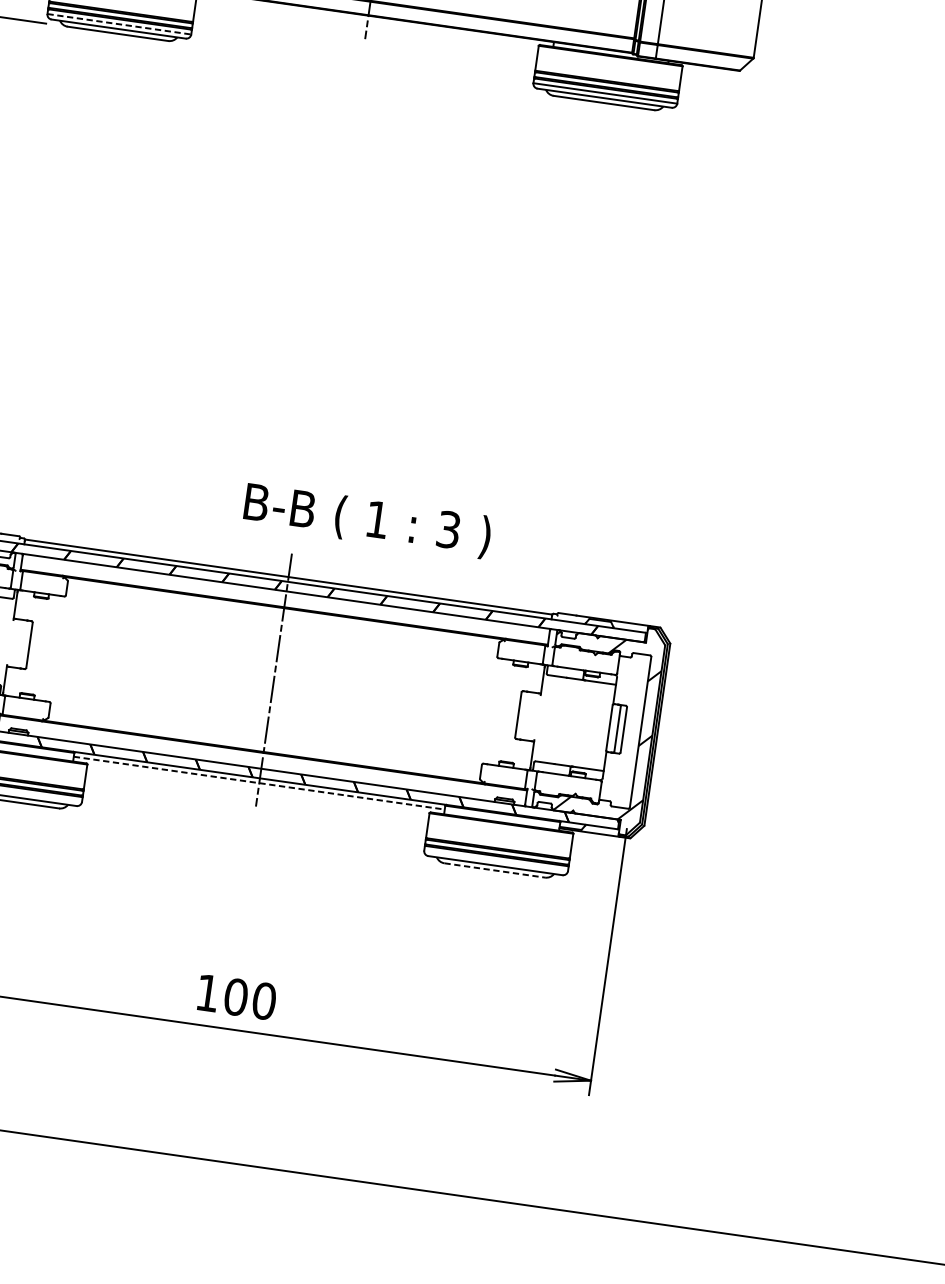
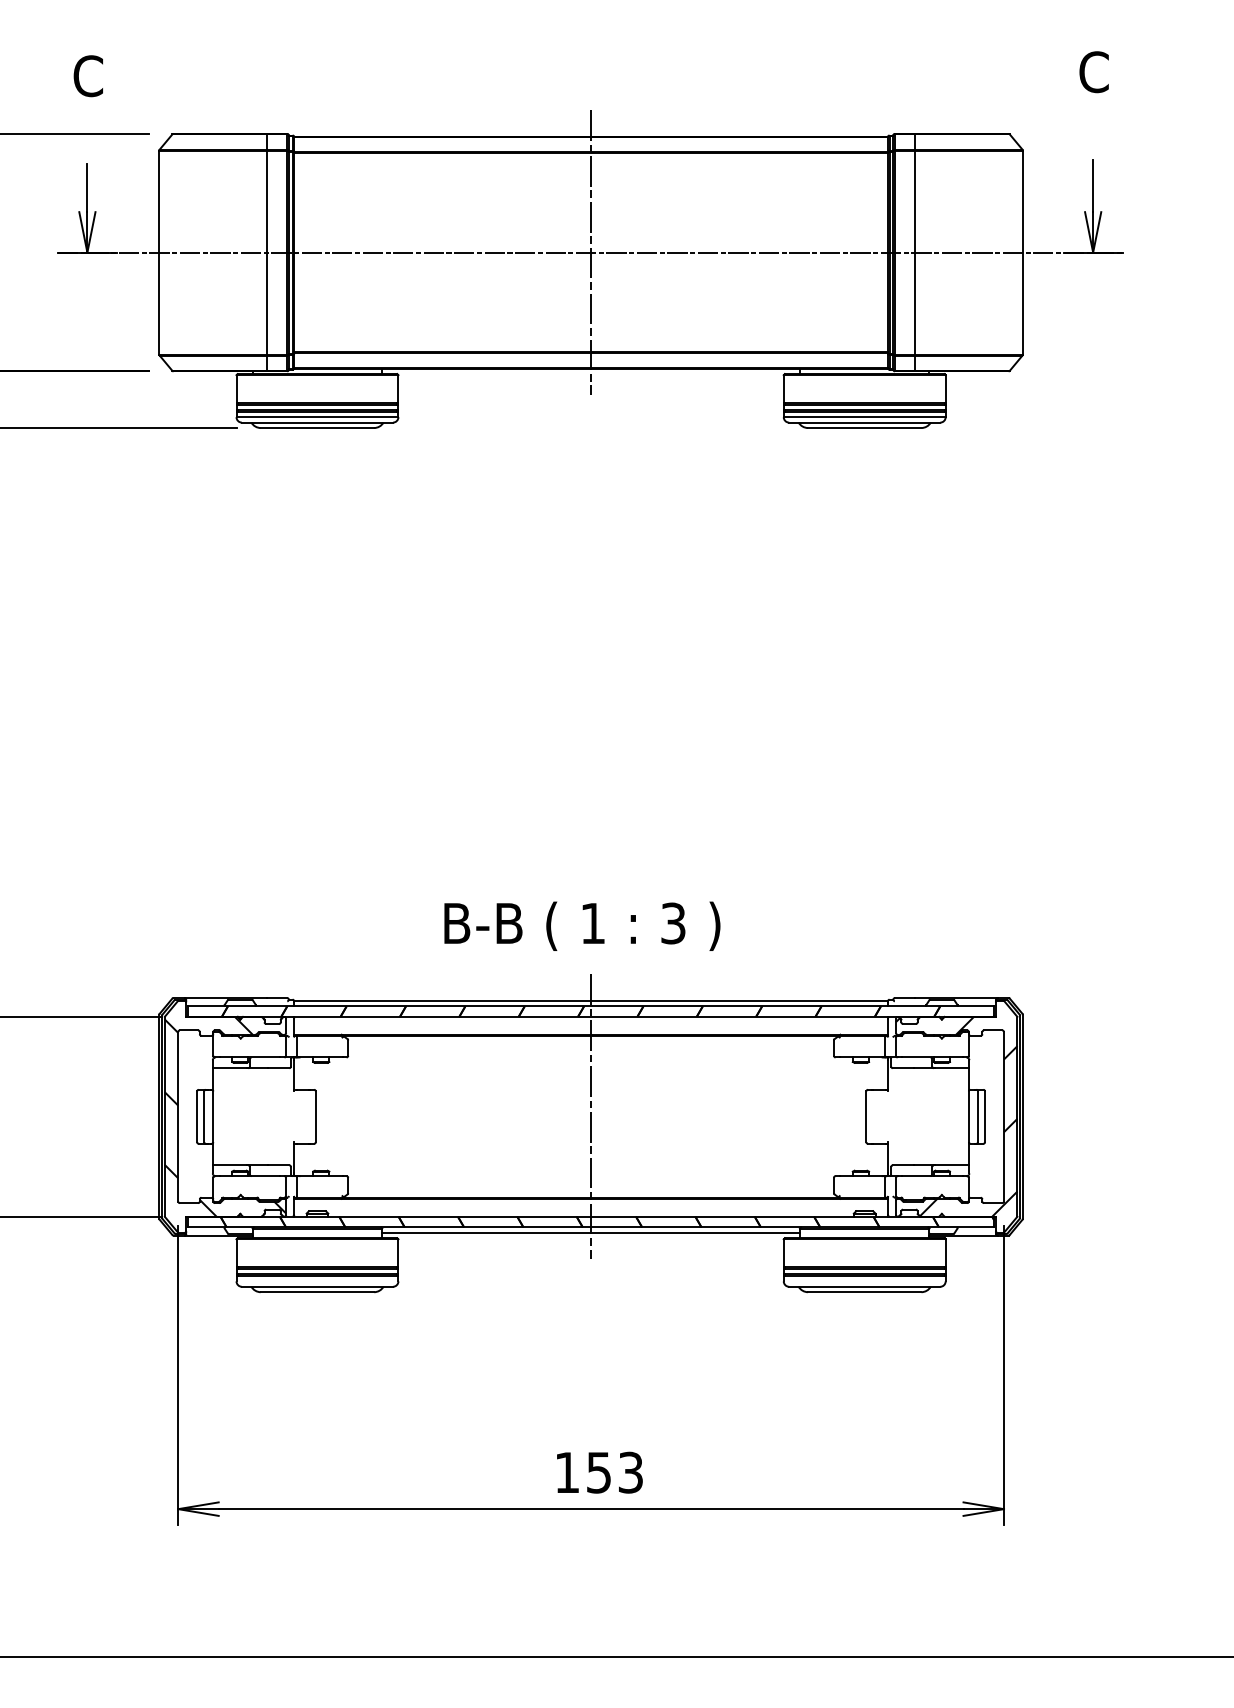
line: (119, 24) -> (317, 417), dashed -> solid
text: (367, 520) -> (582, 925), moved
line: (259, 782) -> (591, 1232), dashed -> solid
line: (494, 870) -> (864, 1292), dashed -> solid
text: (249, 998) -> (614, 1472), 100 -> 153

